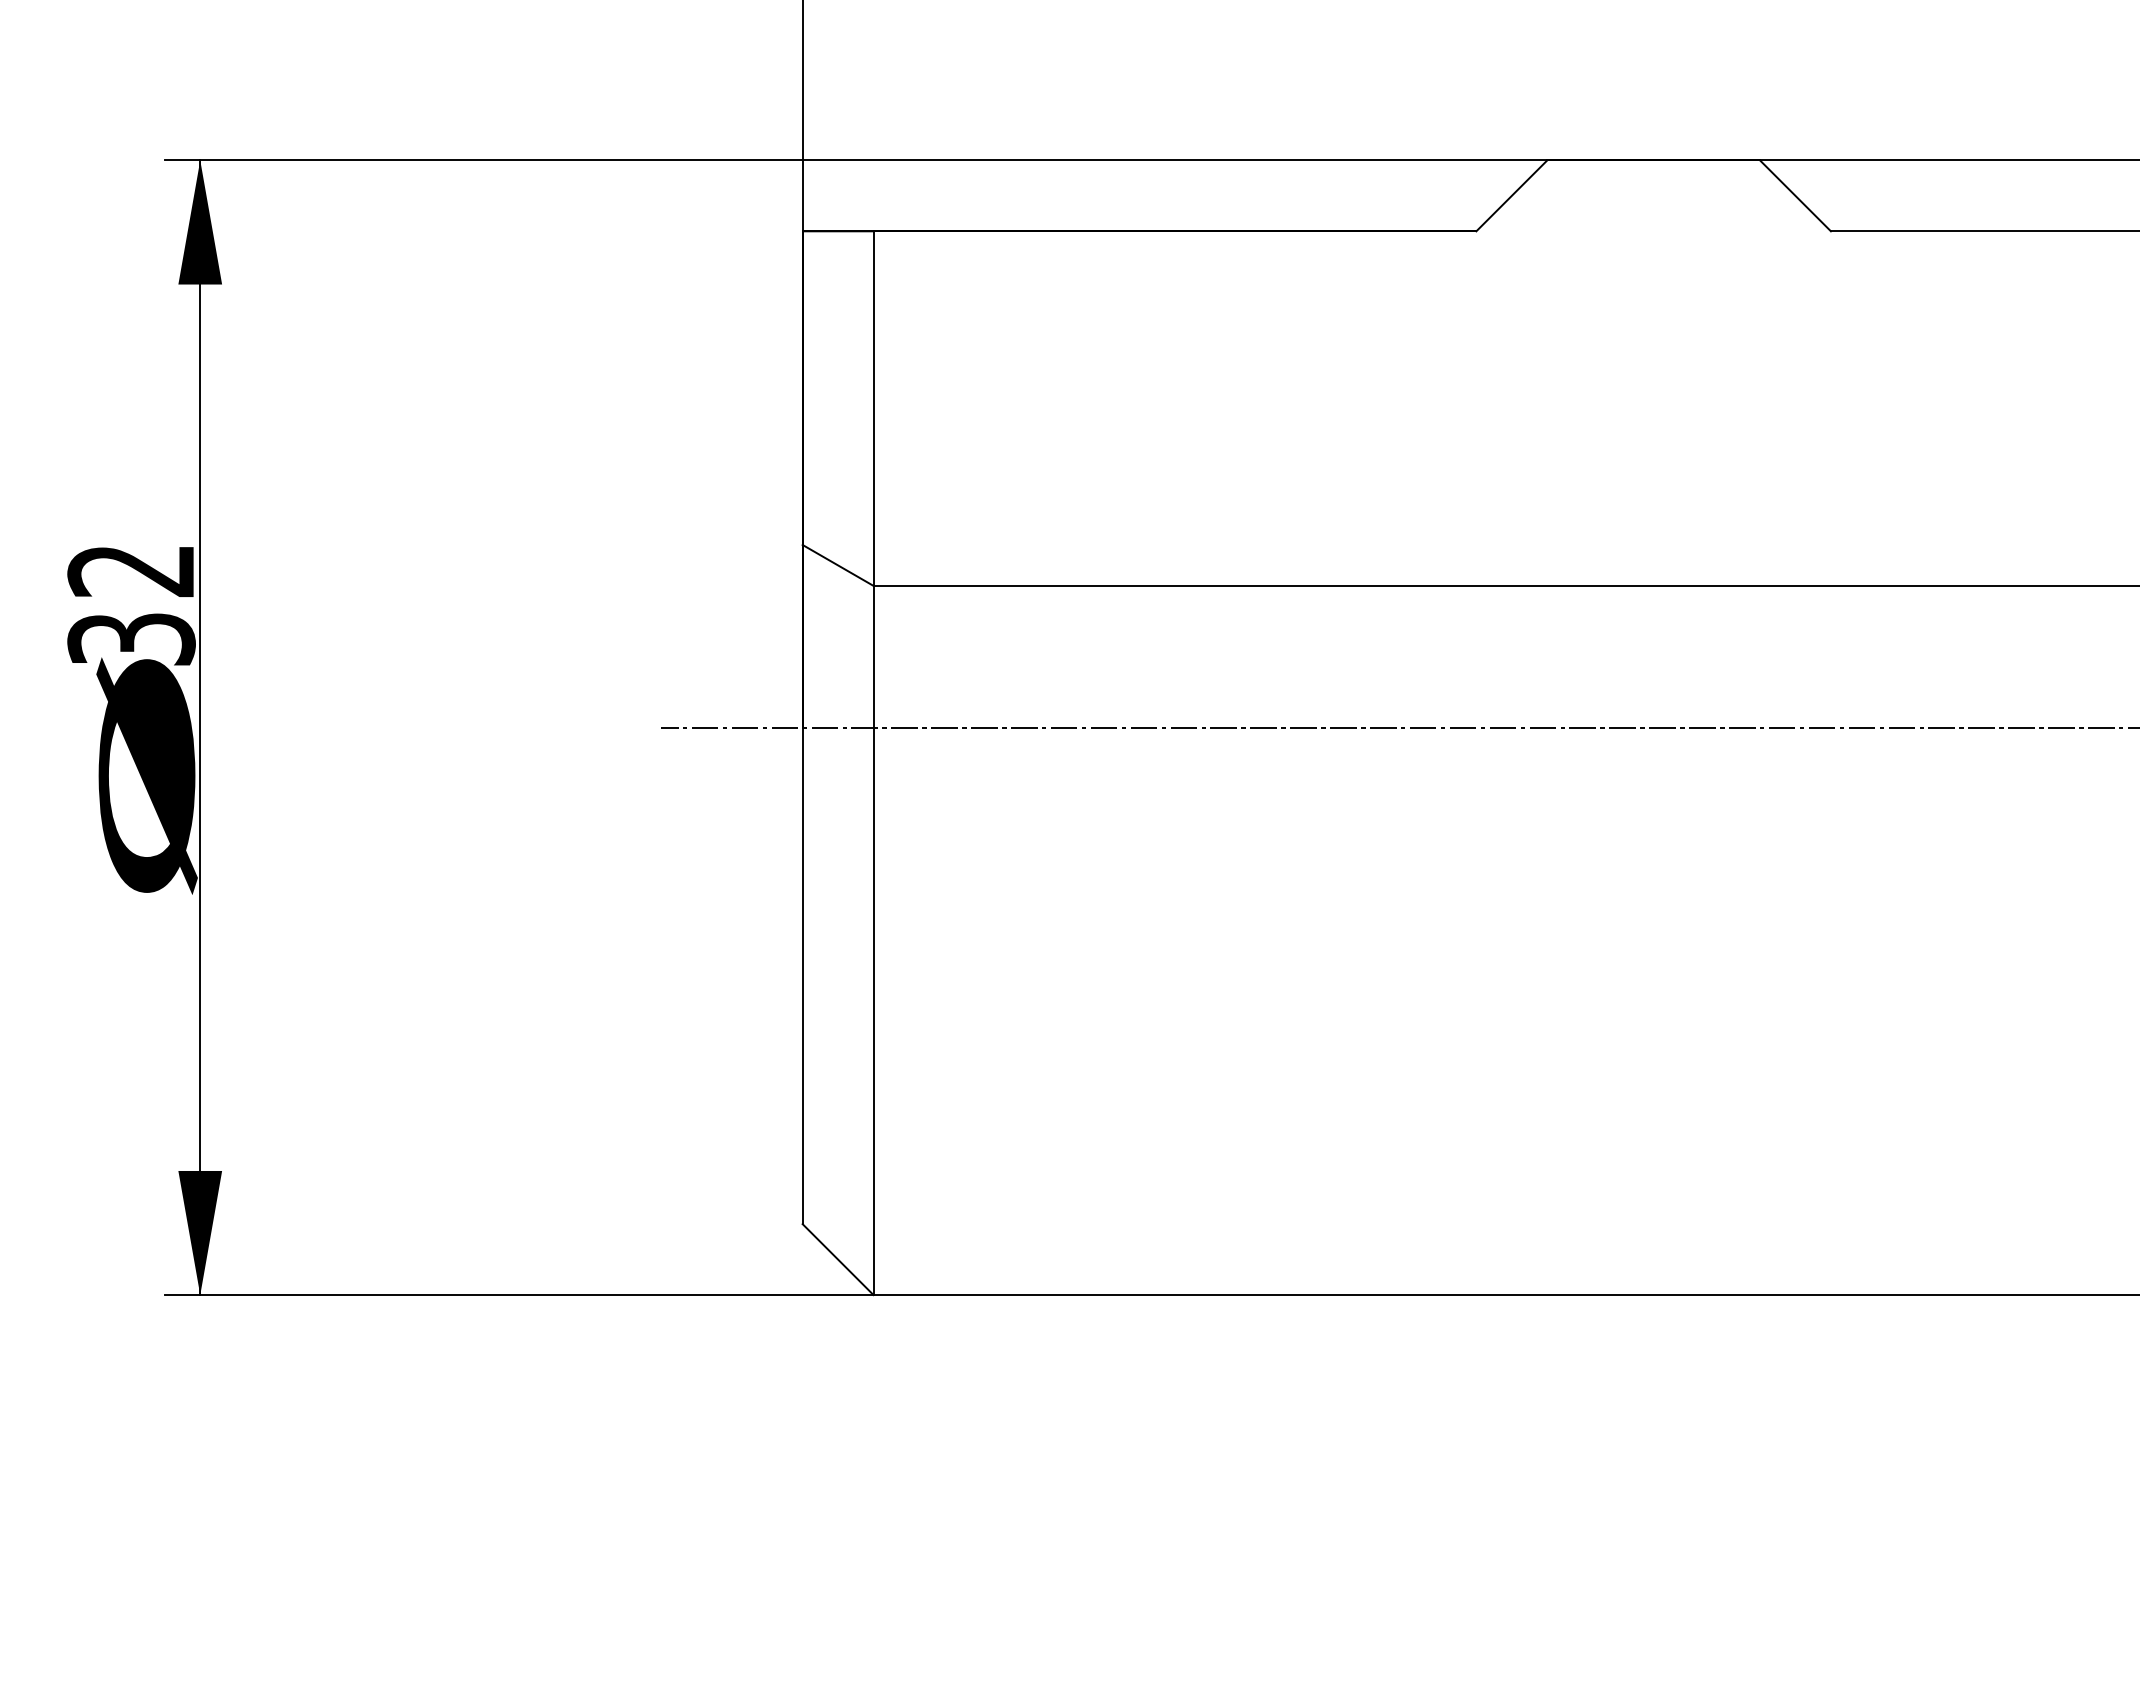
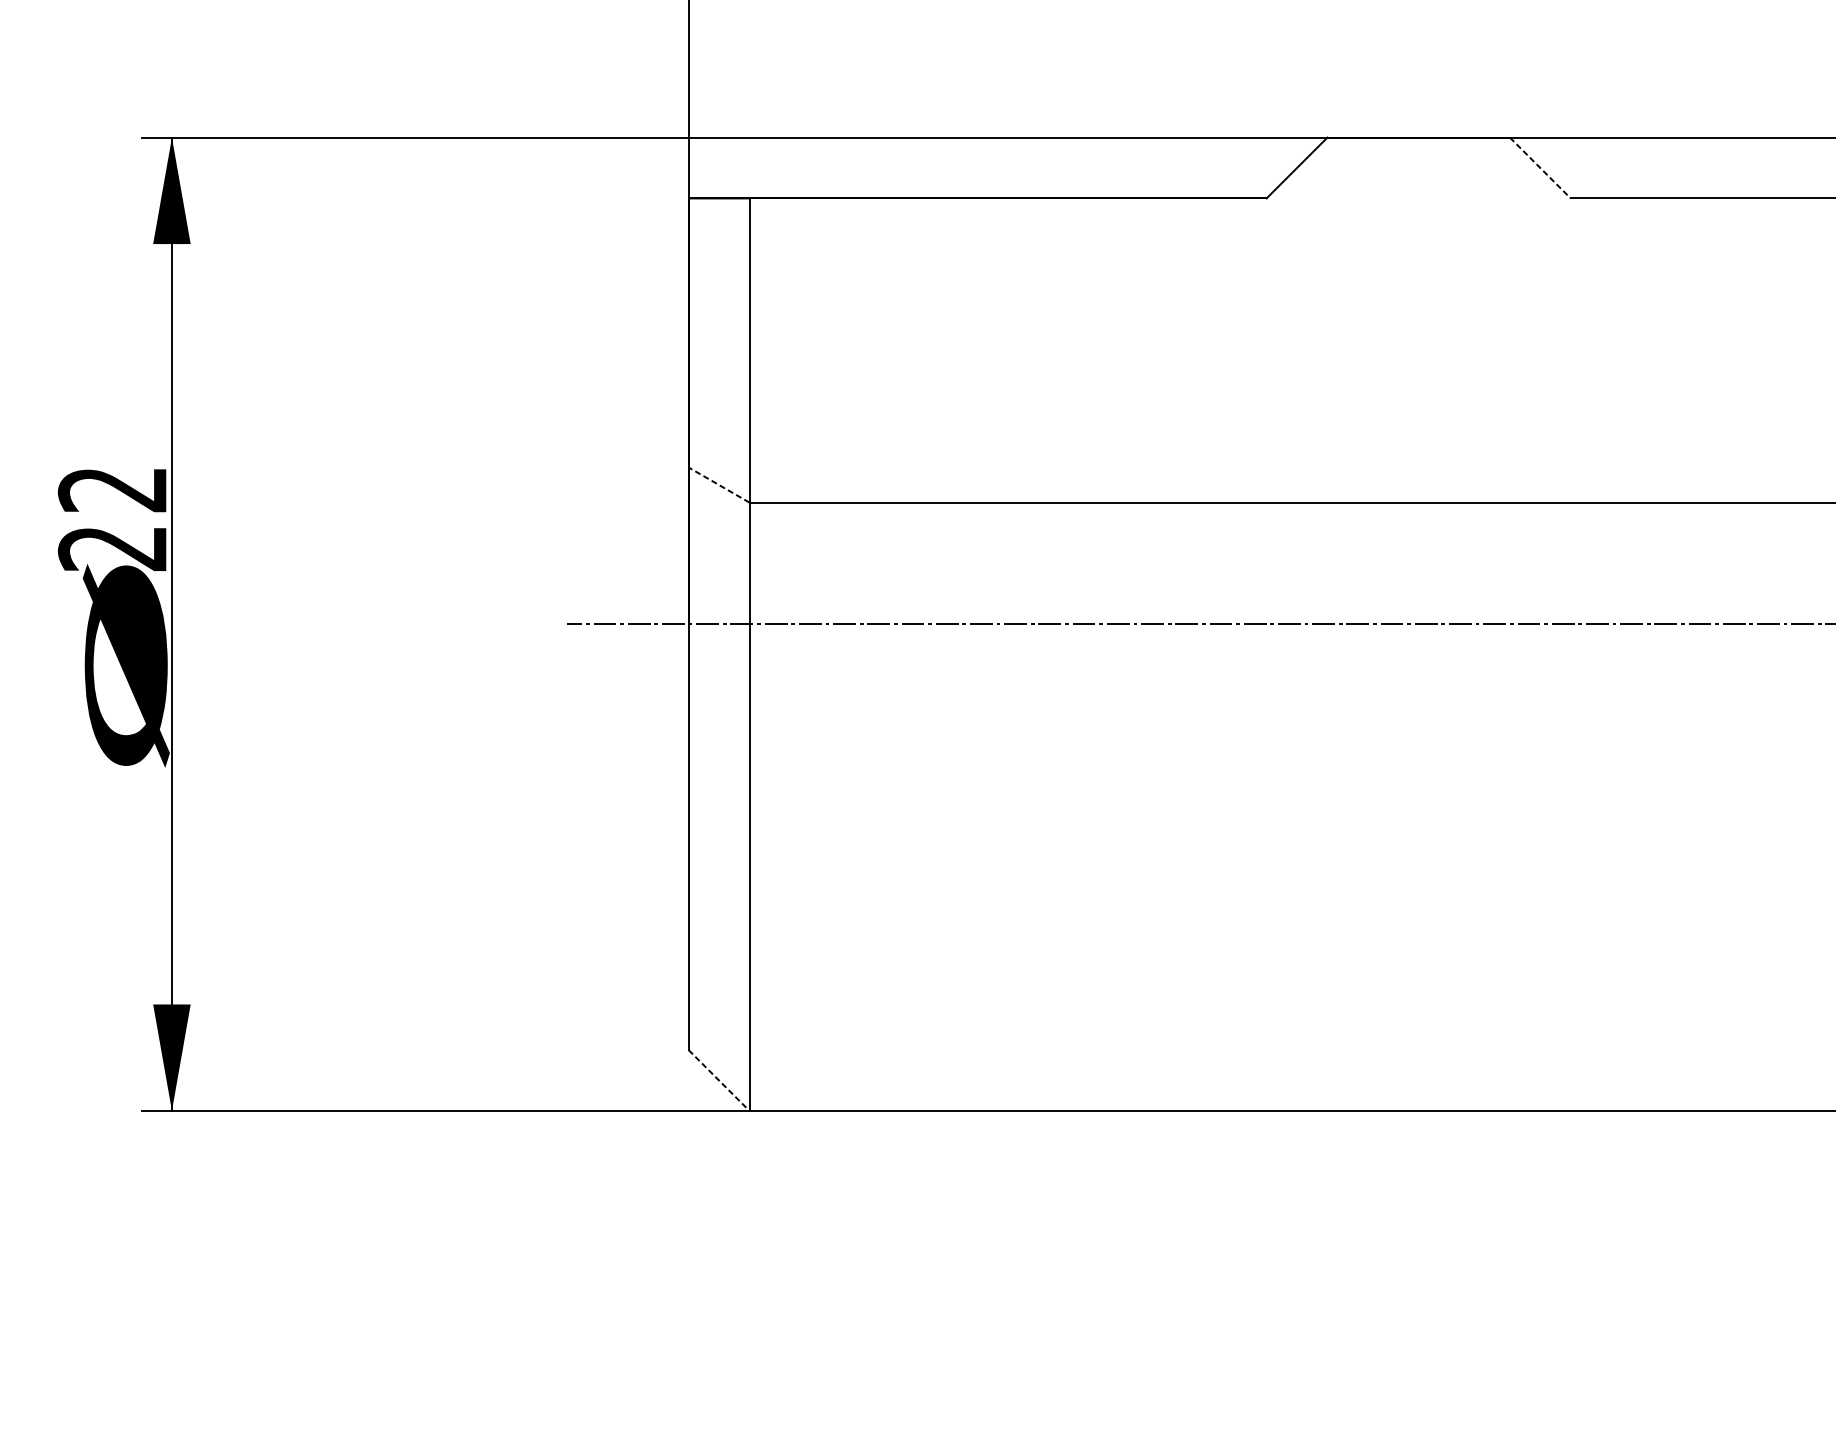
line: (1795, 196) -> (1540, 168), solid -> dashed
line: (838, 565) -> (719, 485), solid -> dashed
text: (131, 639) -> (112, 548), 32 -> 22
line: (838, 1259) -> (719, 1080), solid -> dashed

